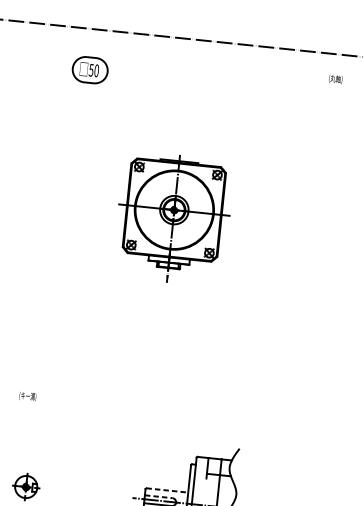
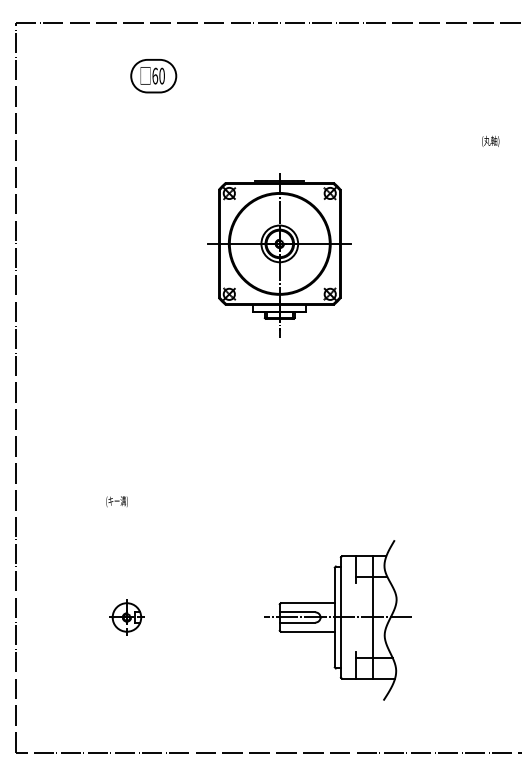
text: (91, 69) -> (155, 75), 50 -> 60
text: (335, 79) -> (490, 141), moved
line: (167, 490) -> (308, 603), dashed -> solid
line: (158, 496) -> (297, 612), dashed -> solid

